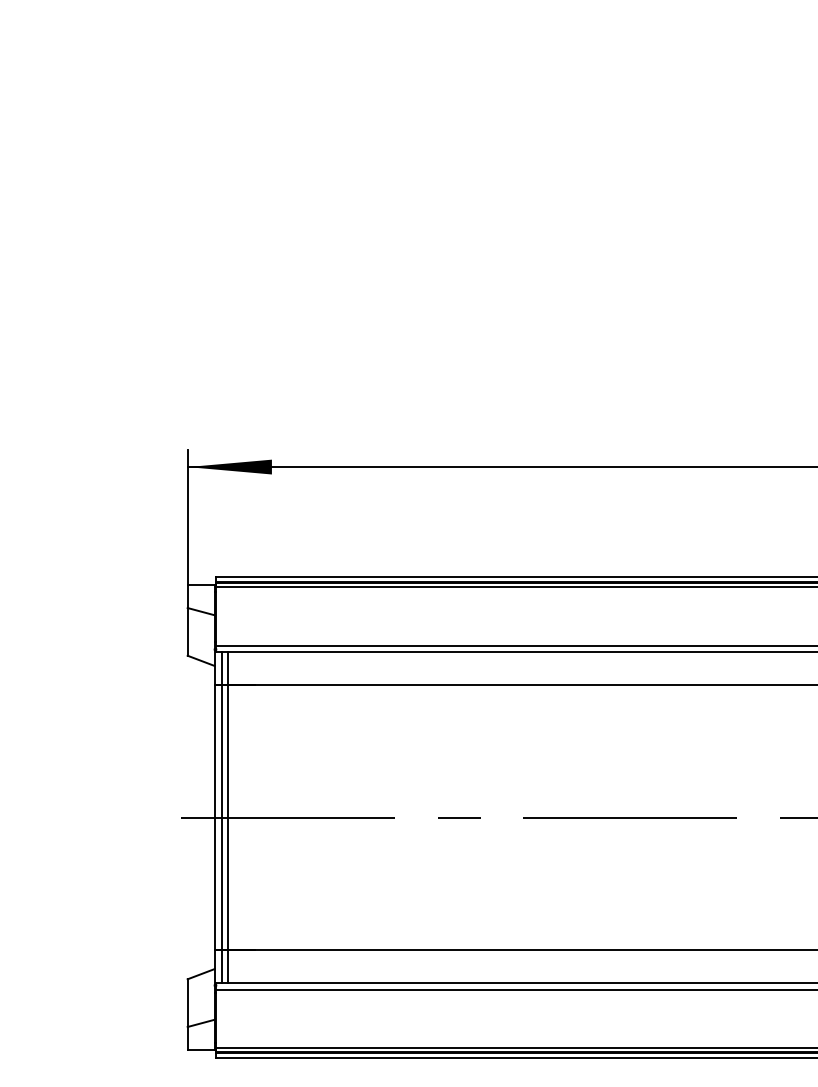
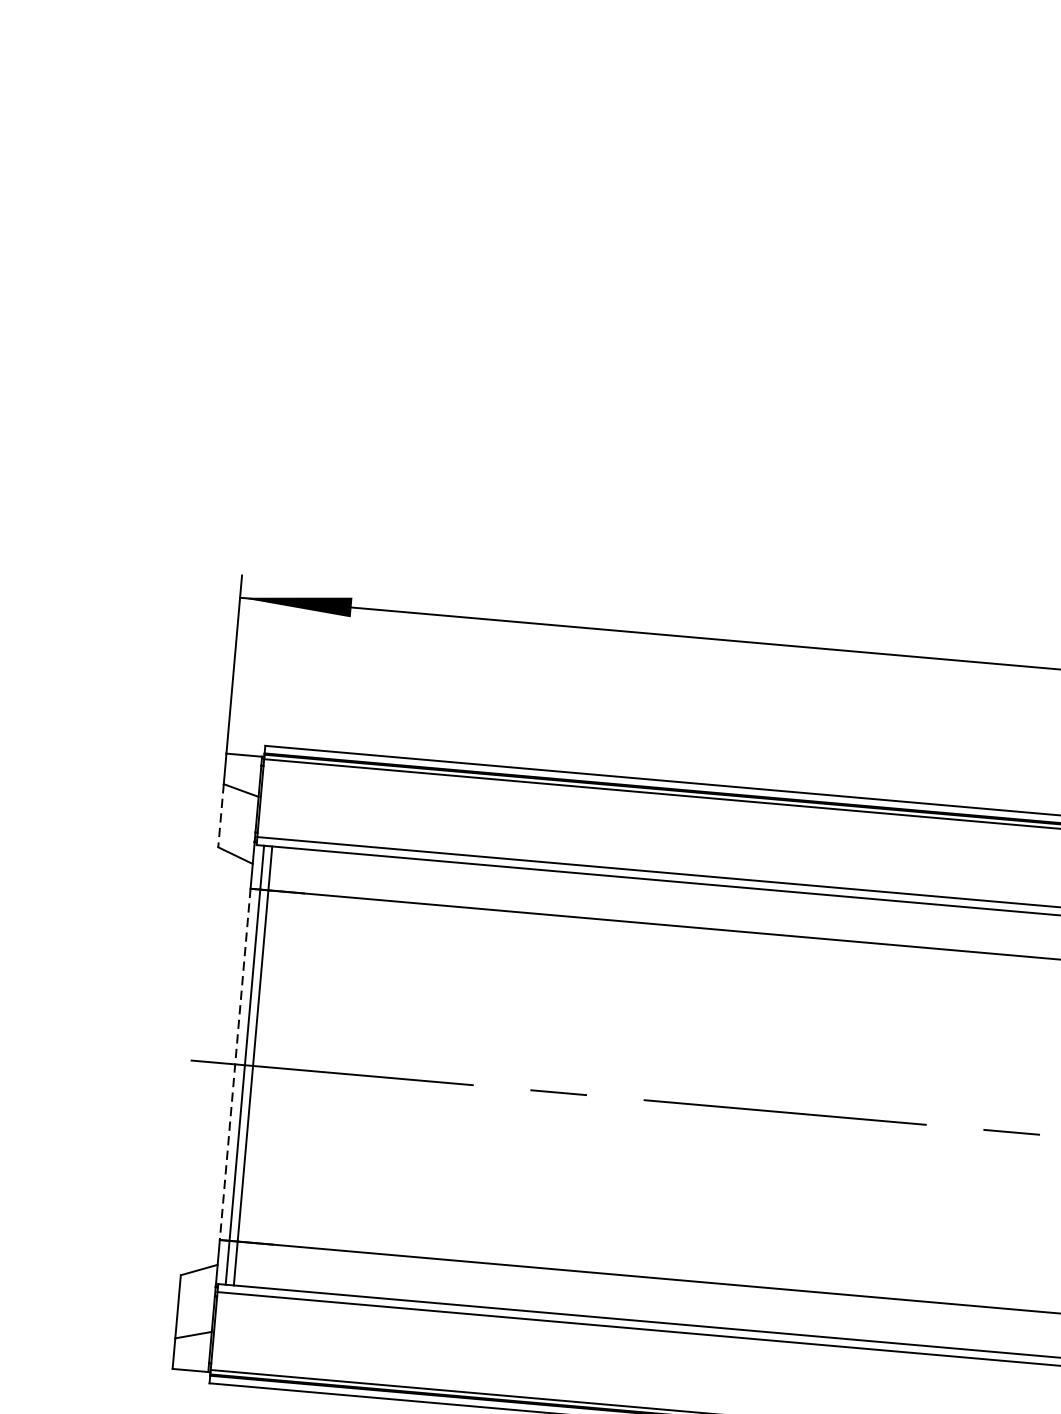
line: (187, 631) -> (220, 815), solid -> dashed
line: (214, 817) -> (235, 1064), solid -> dashed

